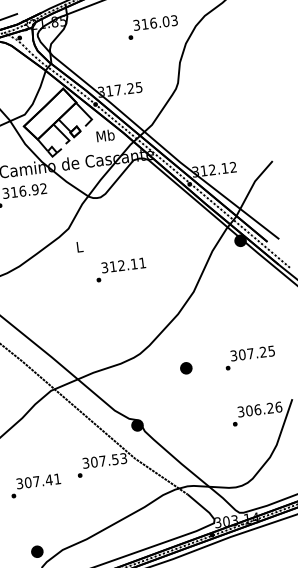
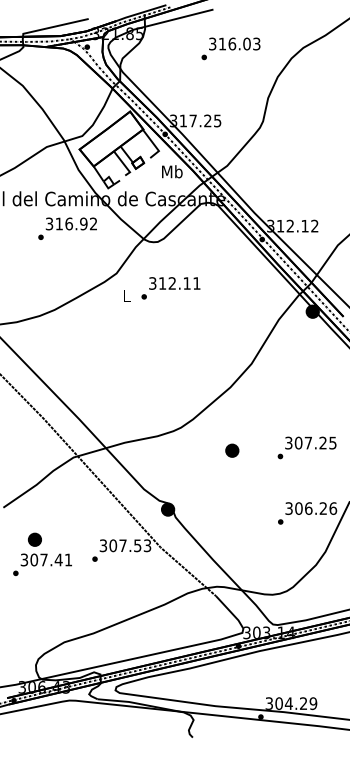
text: (152, 27) -> (230, 48), moved
text: (120, 270) -> (170, 288), moved
part: (36, 551) -> (34, 539), moved

